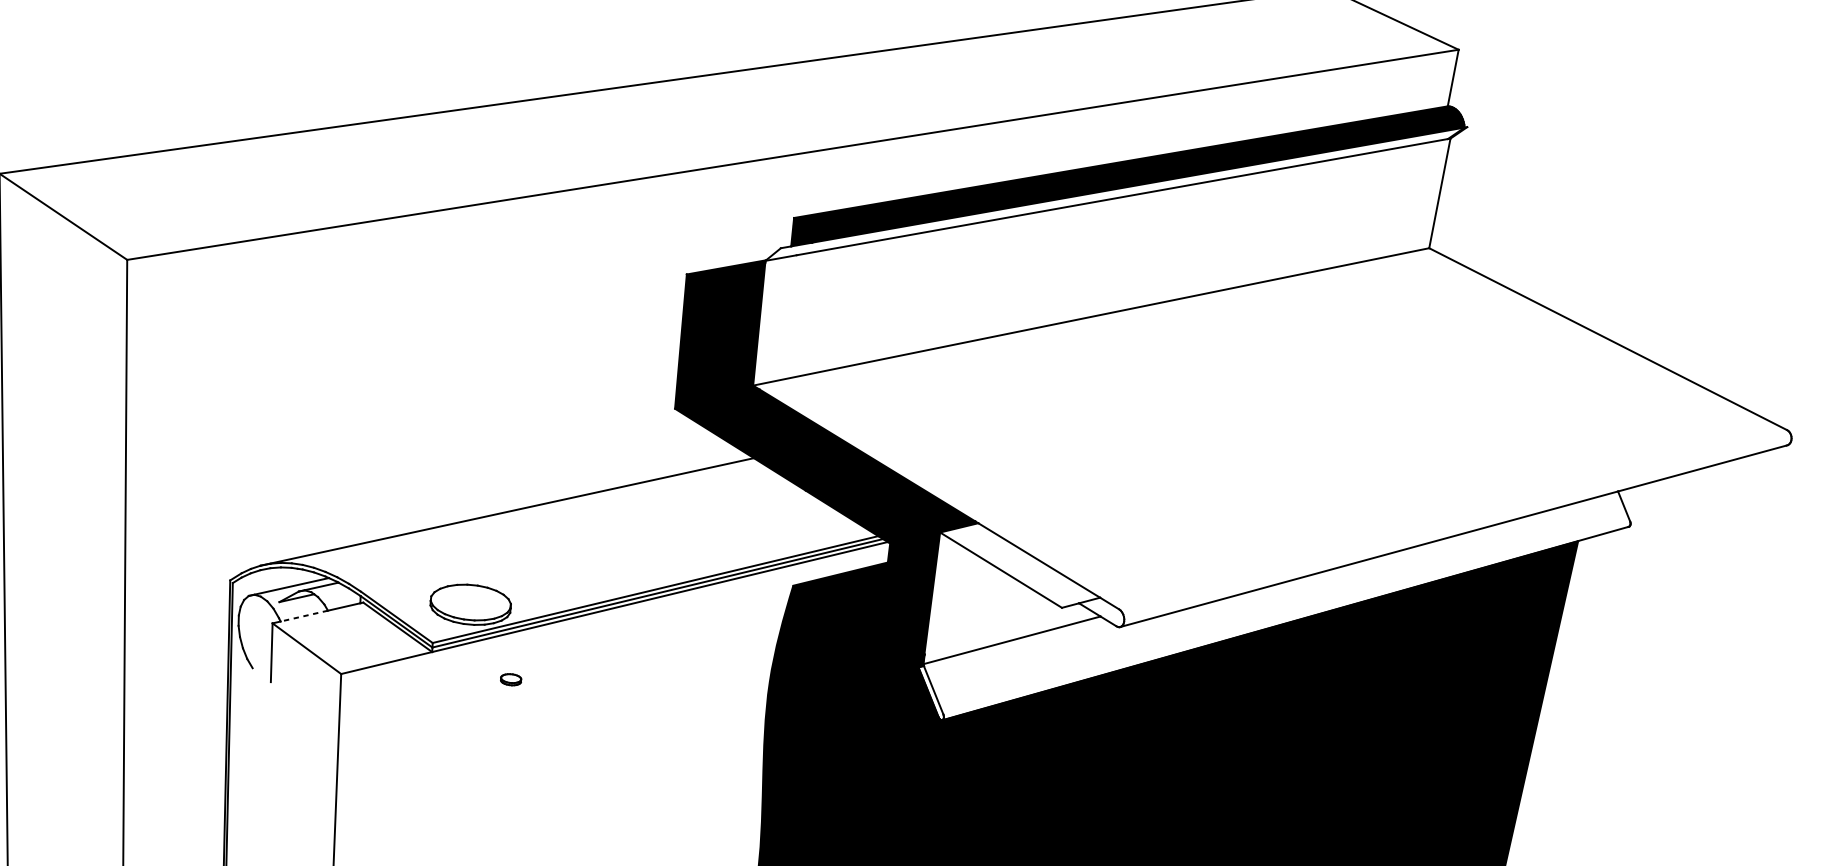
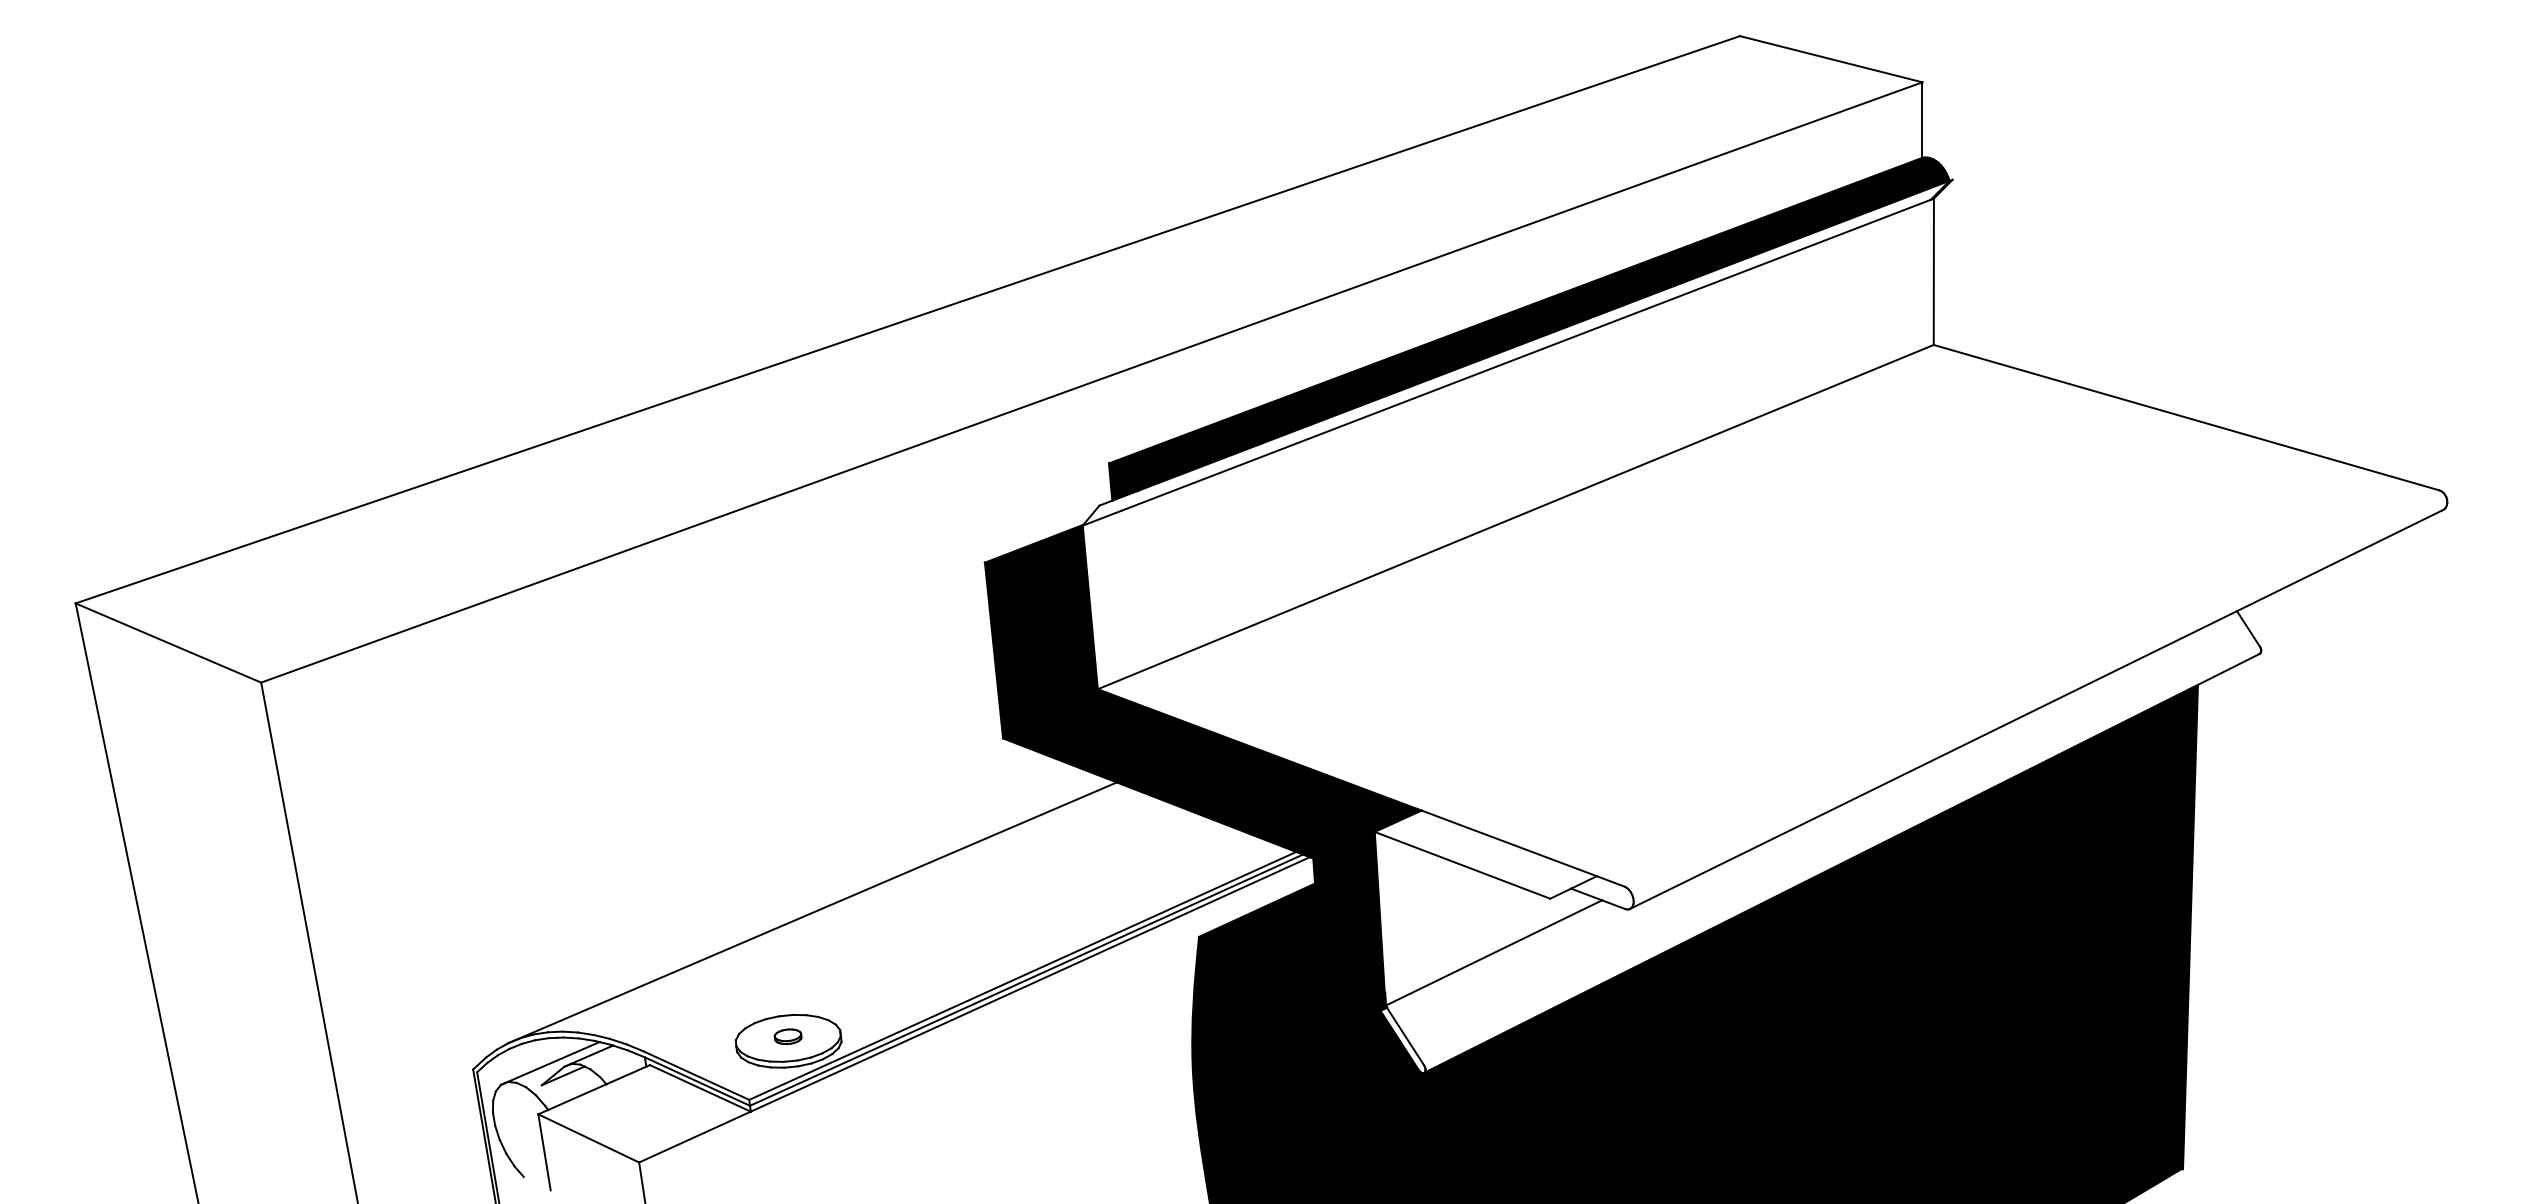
line: (304, 616) -> (577, 1097), dashed -> solid
part: (510, 679) -> (787, 1036), moved

